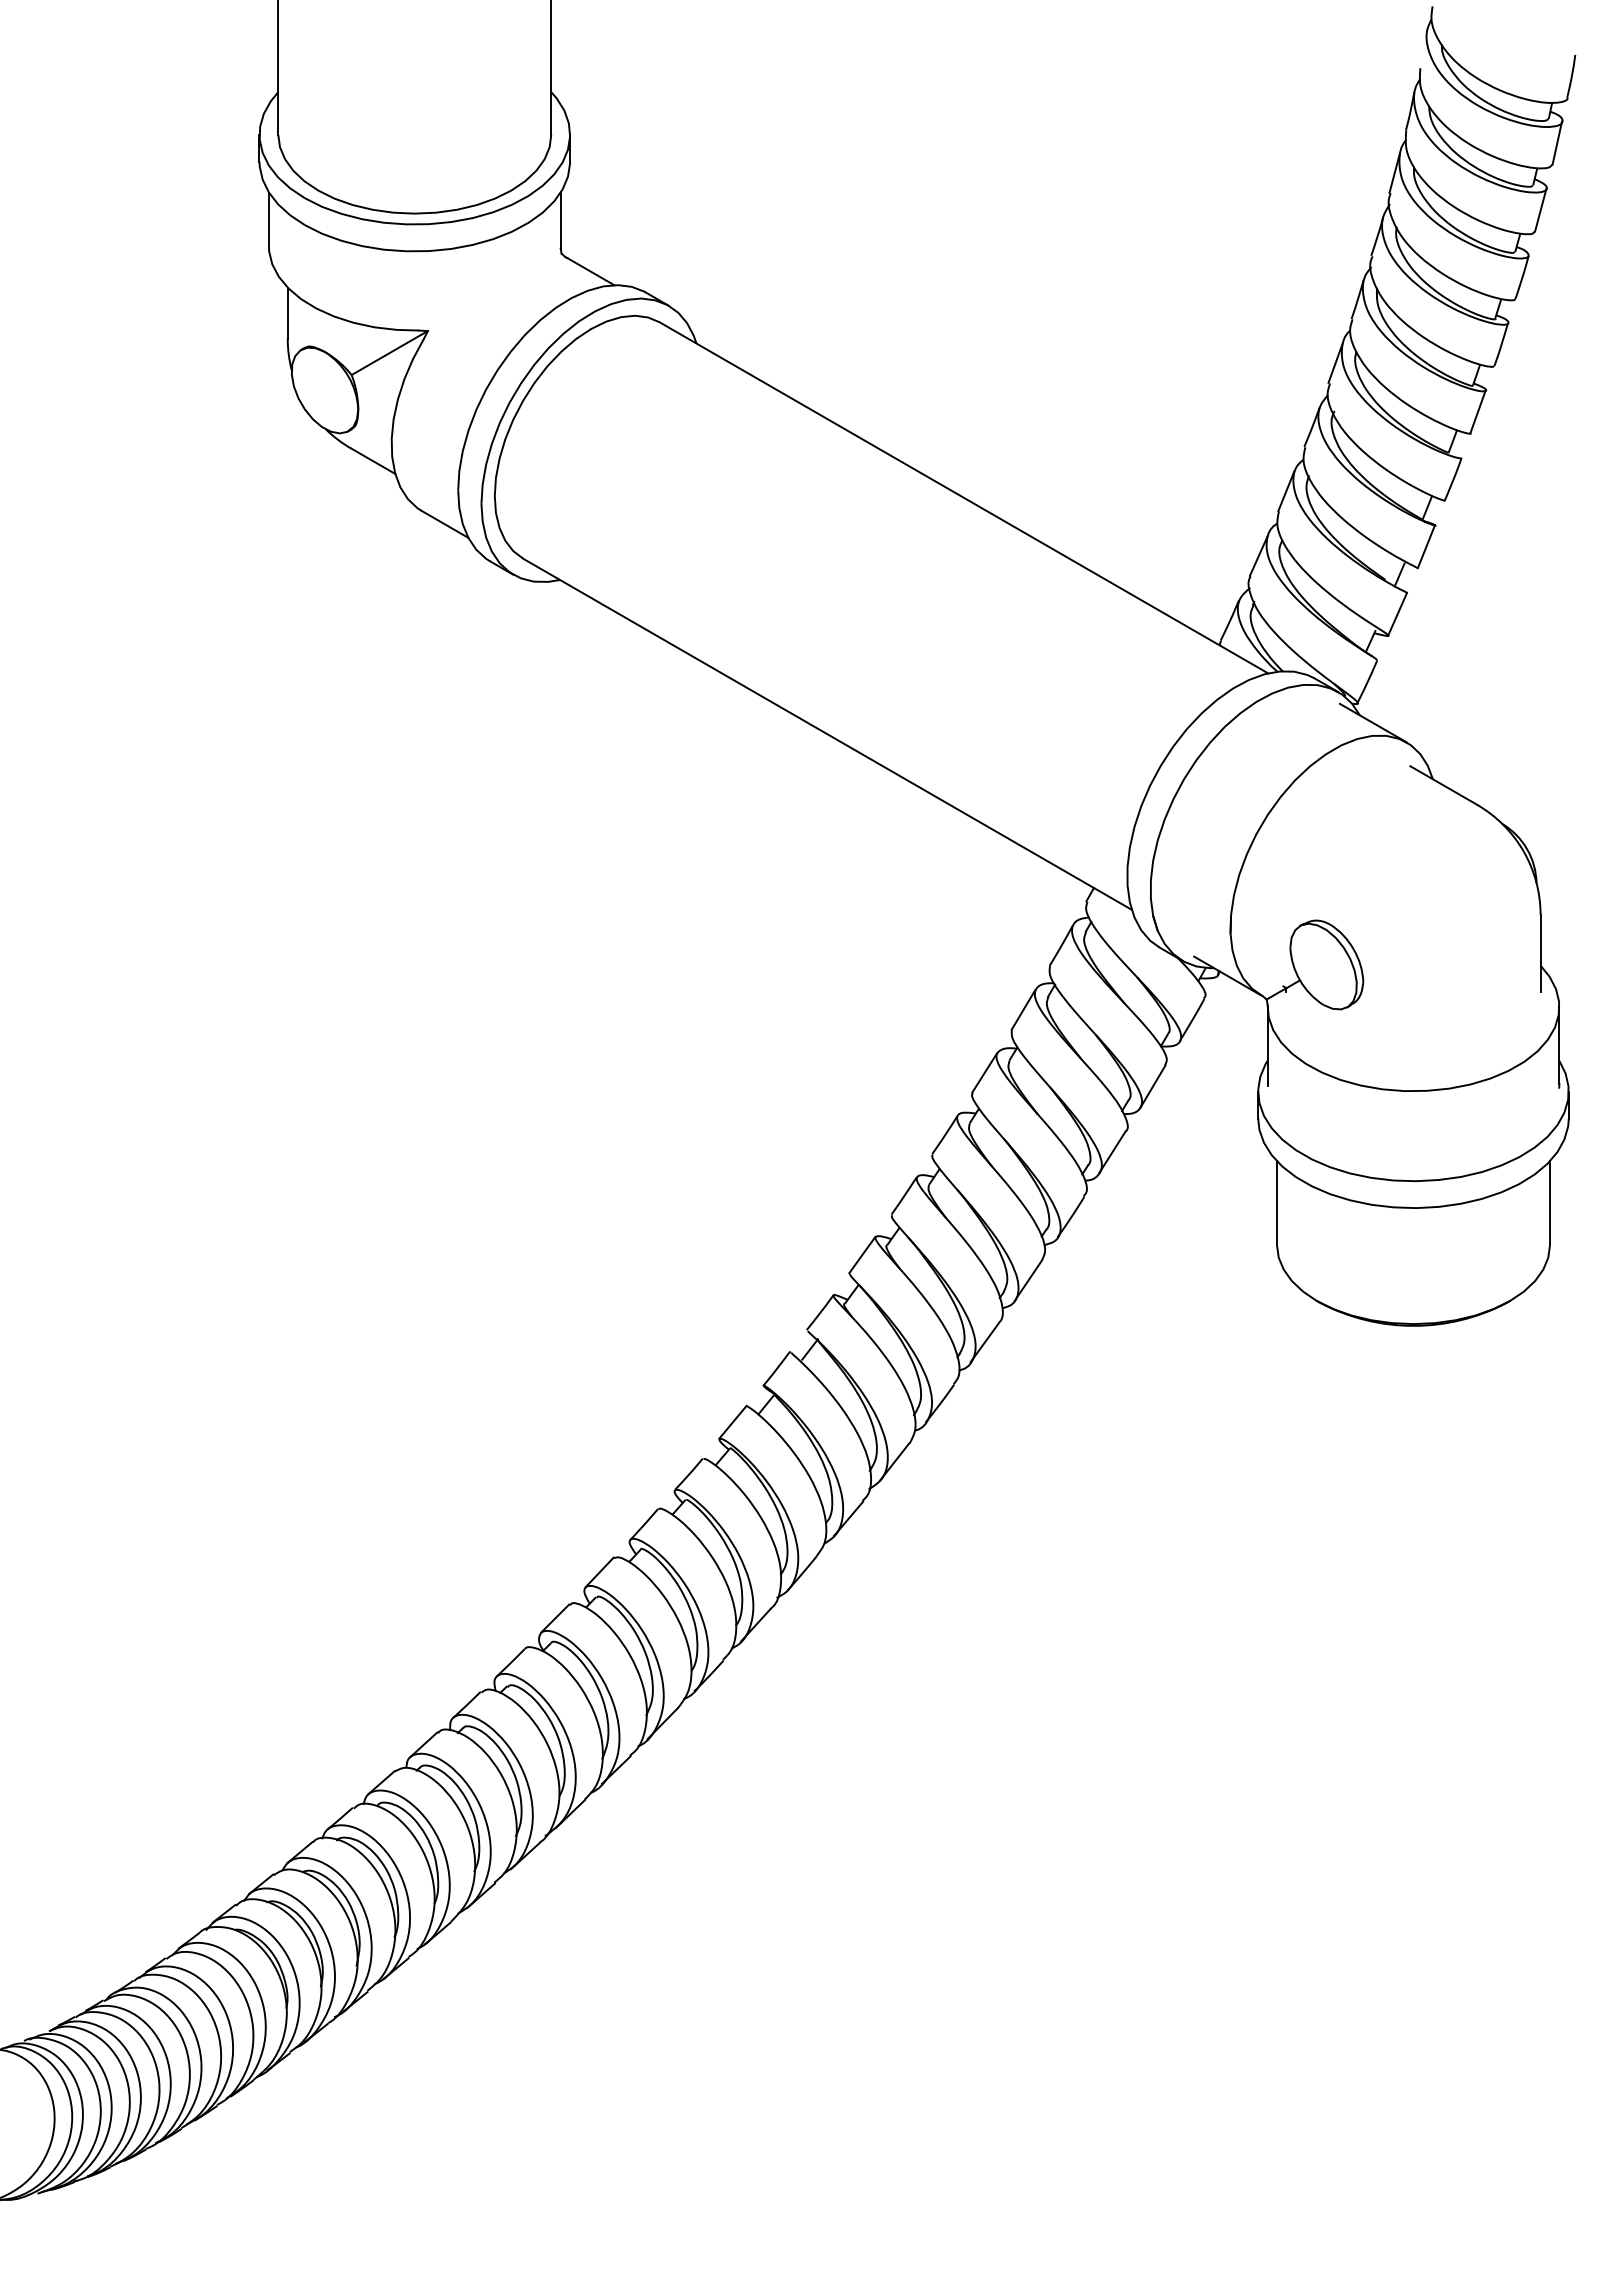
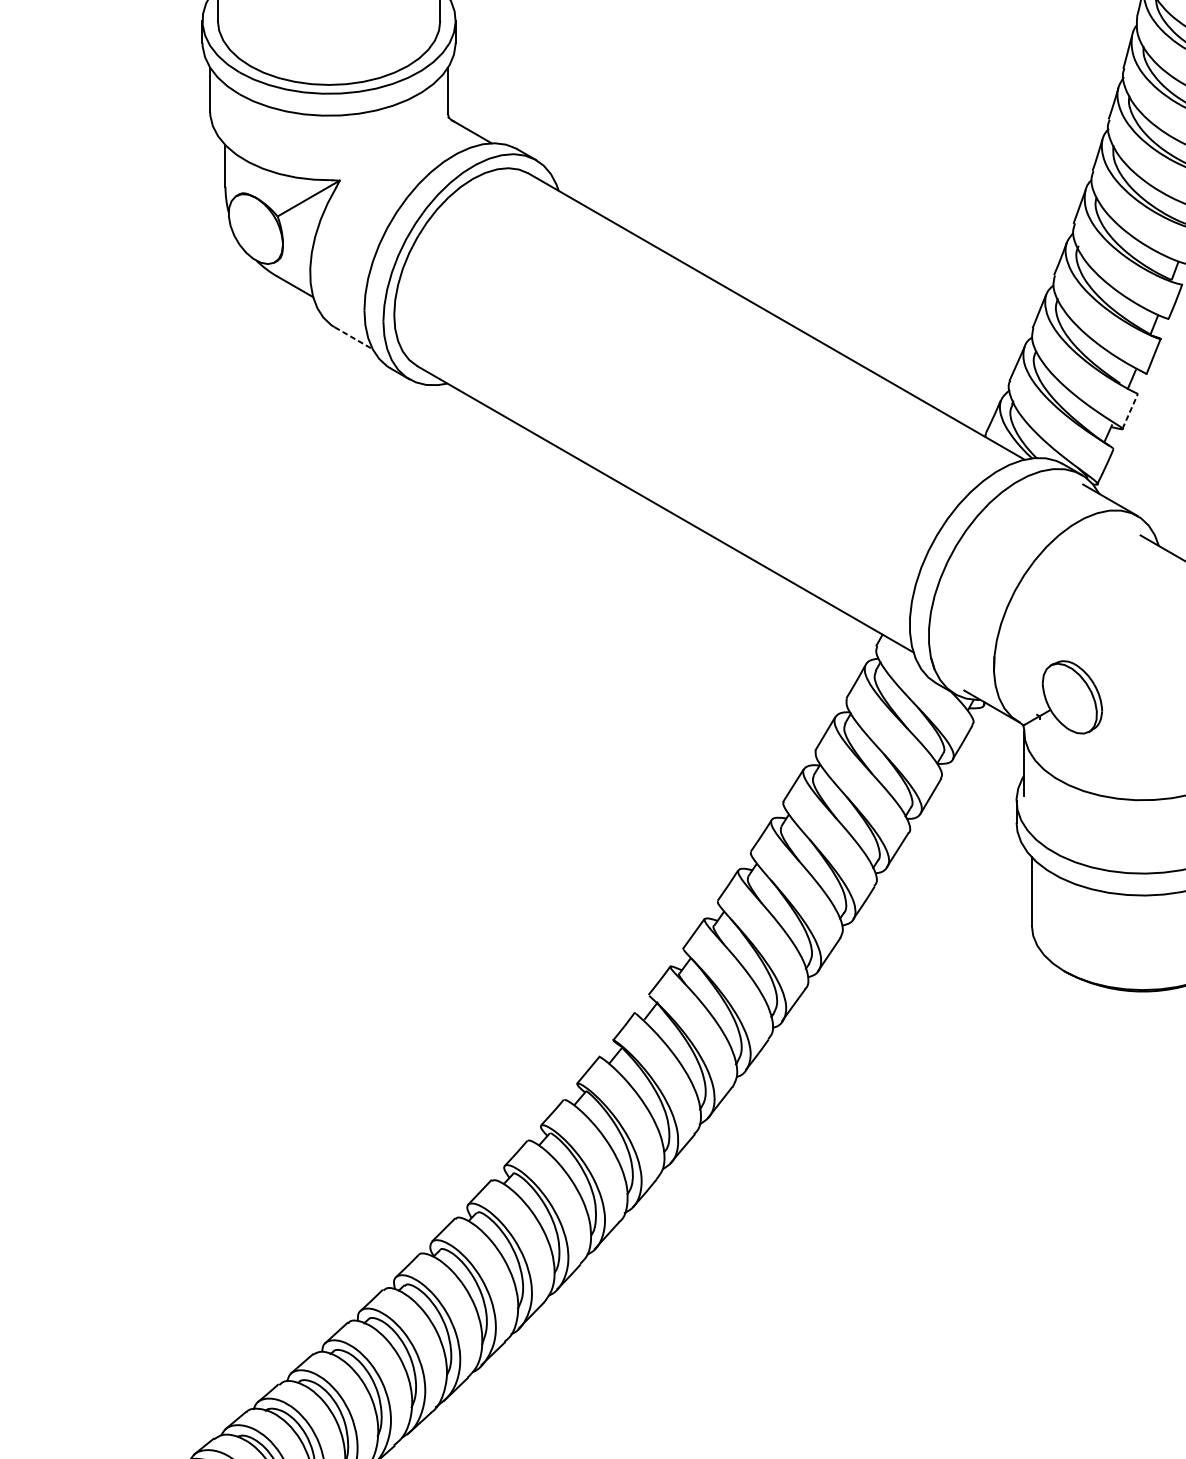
line: (445, 524) -> (354, 338), solid -> dashed
line: (1397, 613) -> (1130, 410), solid -> dashed

